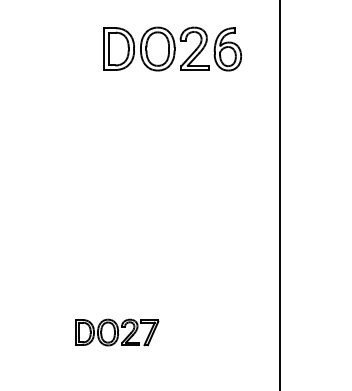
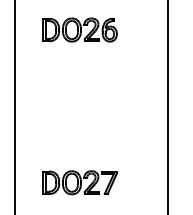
part: (171, 48) -> (79, 29), moved
part: (116, 331) -> (79, 182), size x1.67

